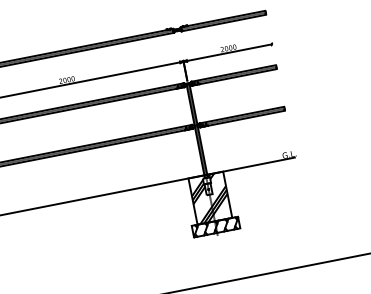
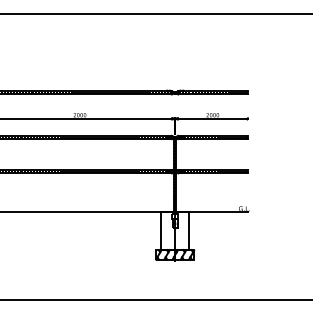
hatch: (209, 198) -> (174, 231), removed

